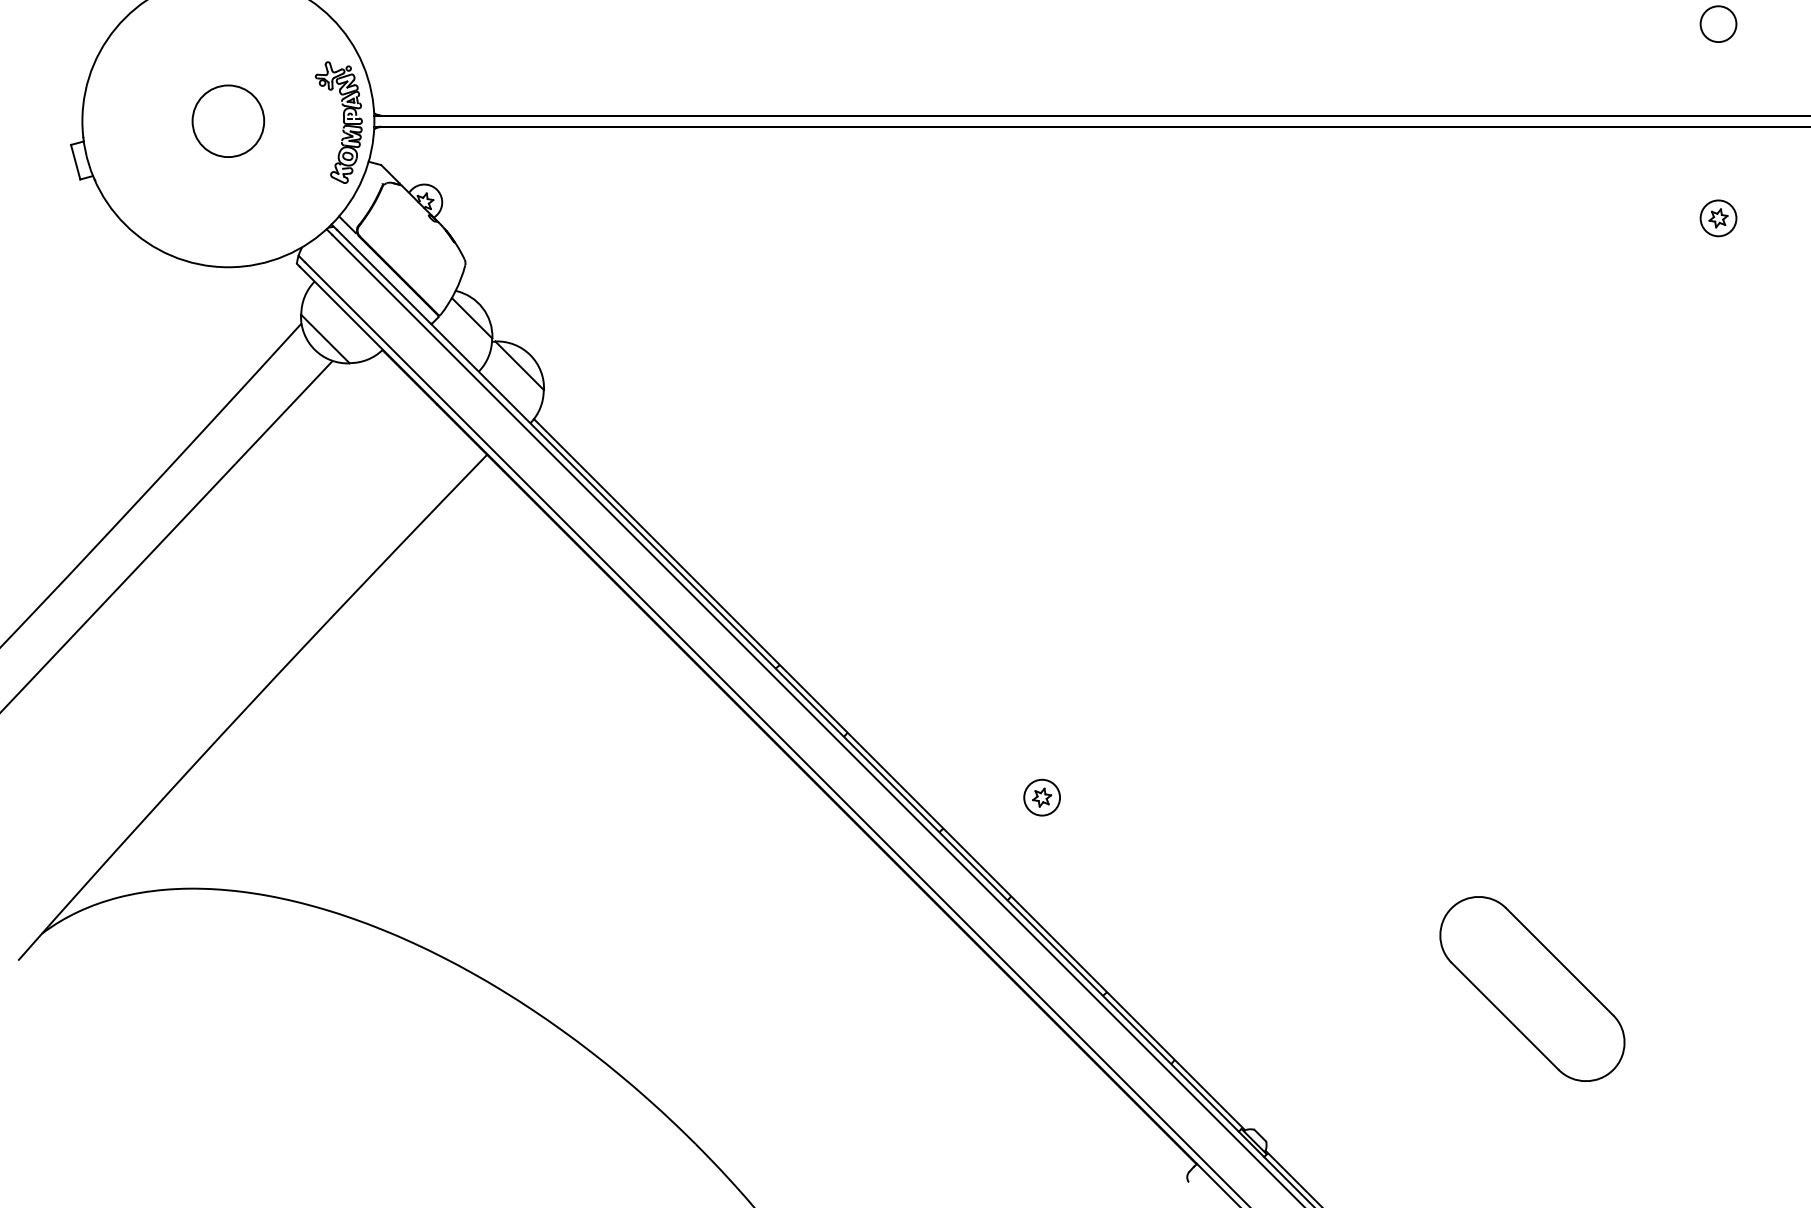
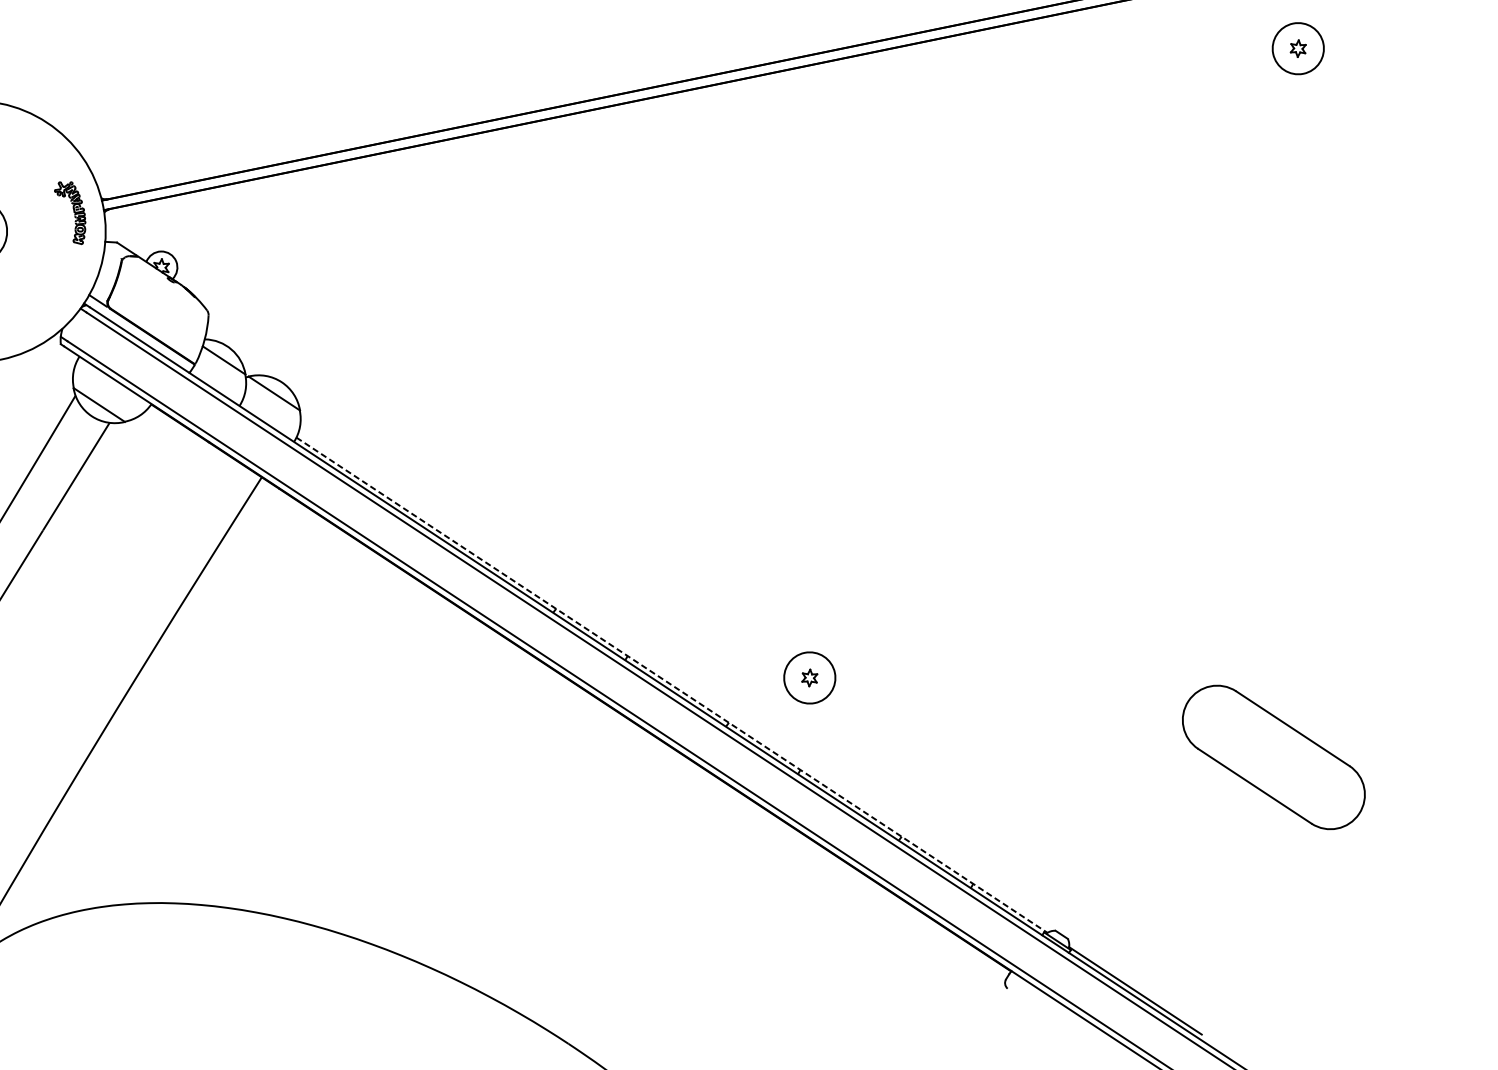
part: (338, 122) -> (71, 212), size x0.6
circle: (1718, 218) -> (1298, 48), size x1.6
line: (889, 774) -> (671, 685), solid -> dashed
circle: (1042, 797) -> (810, 677), size x1.6

